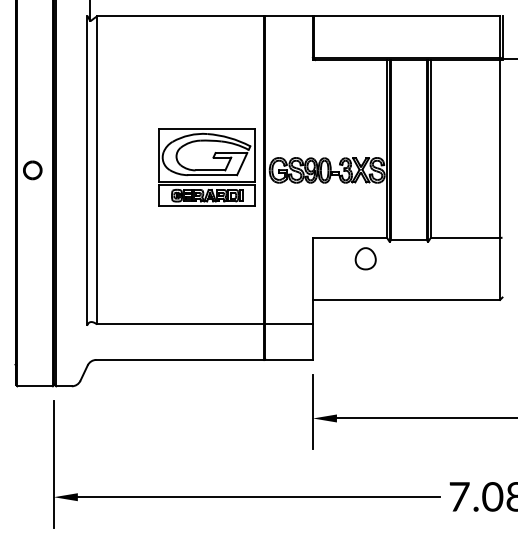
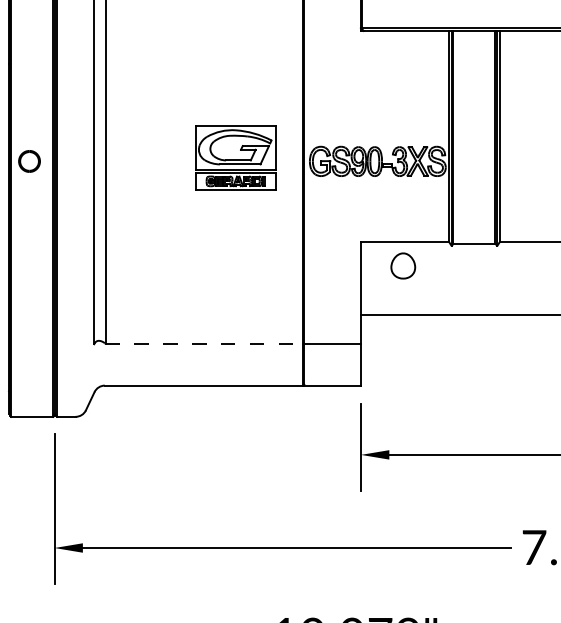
part: (206, 167) -> (235, 158), size x0.7
part: (365, 258) -> (402, 265), moved
line: (181, 324) -> (205, 343), solid -> dashed

